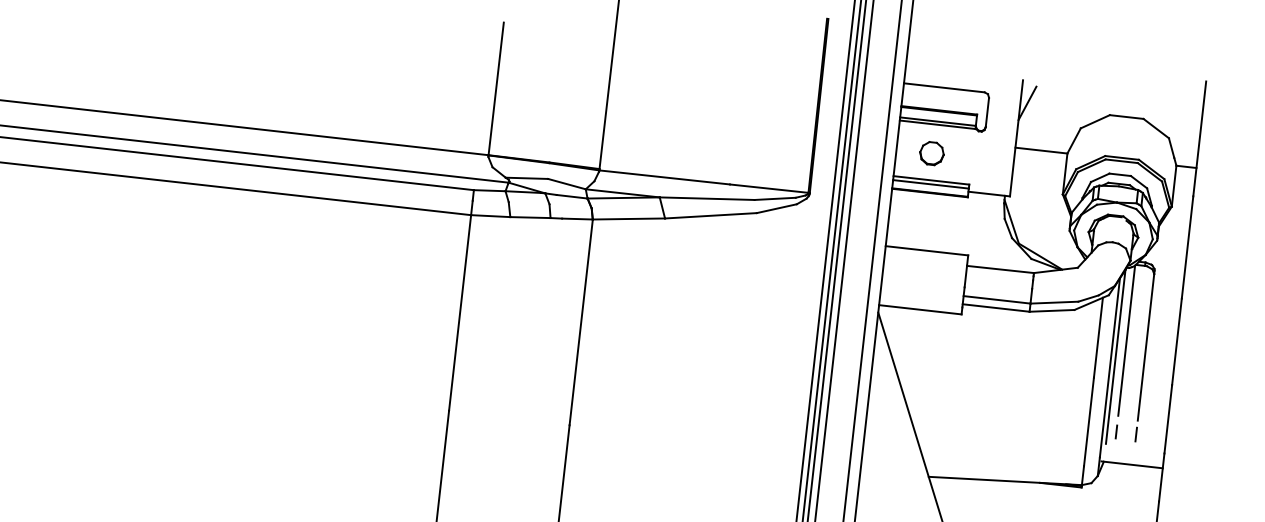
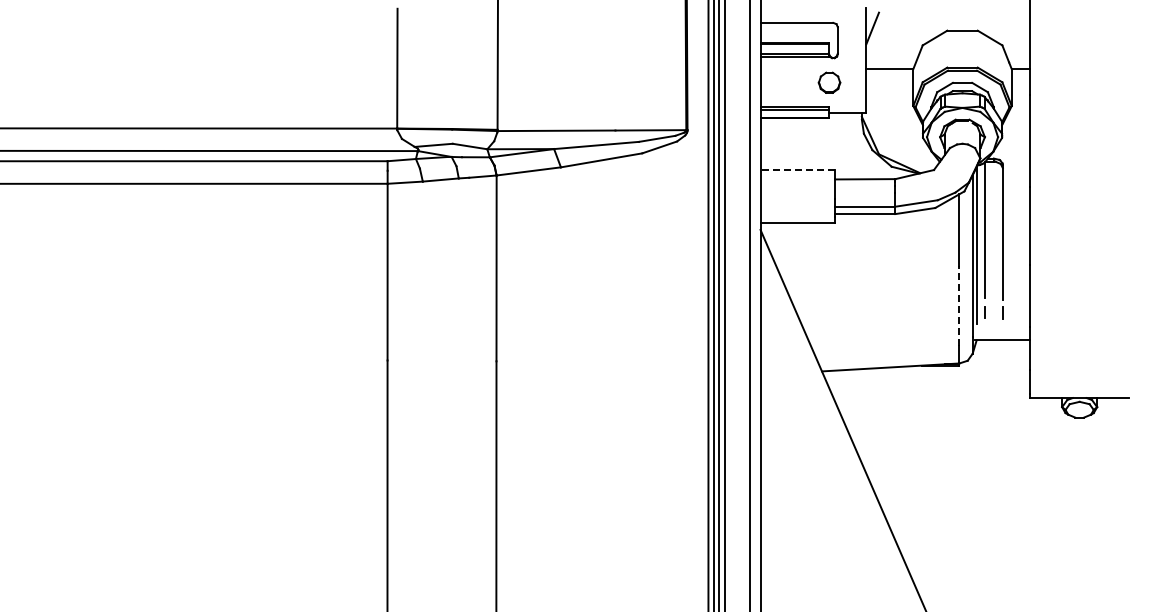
part: (931, 153) -> (829, 82), moved
line: (926, 250) -> (797, 169), solid -> dashed
line: (1089, 422) -> (959, 306), solid -> dashed

